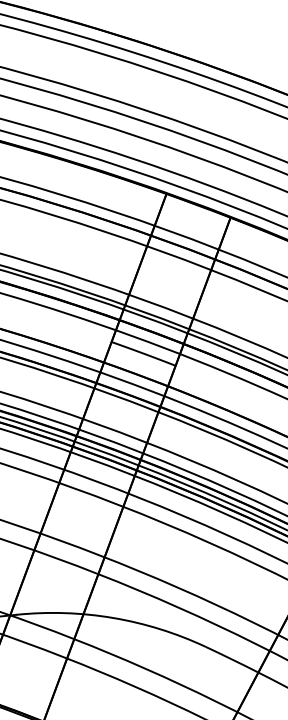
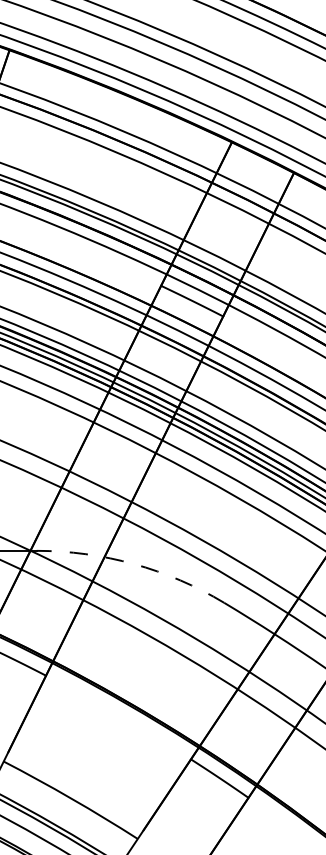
arc: (113, 618) -> (134, 564), solid -> dashed

